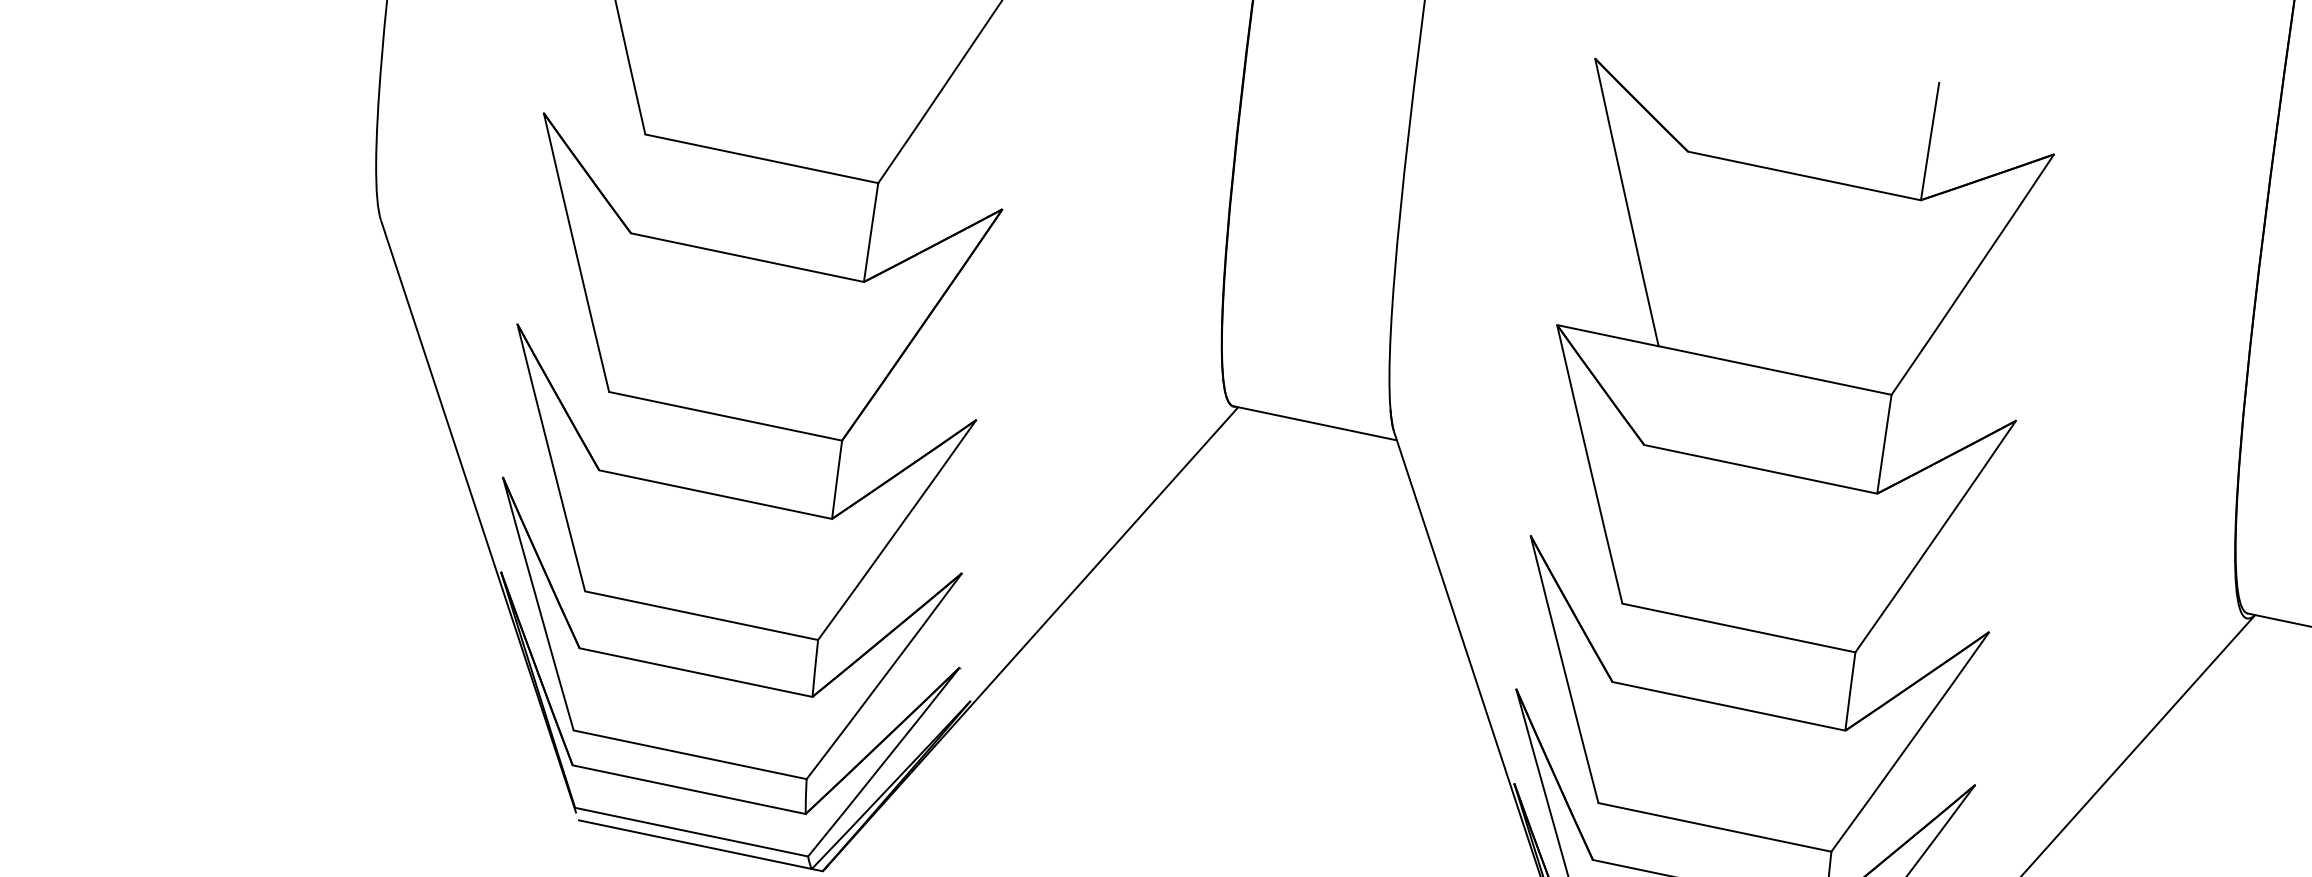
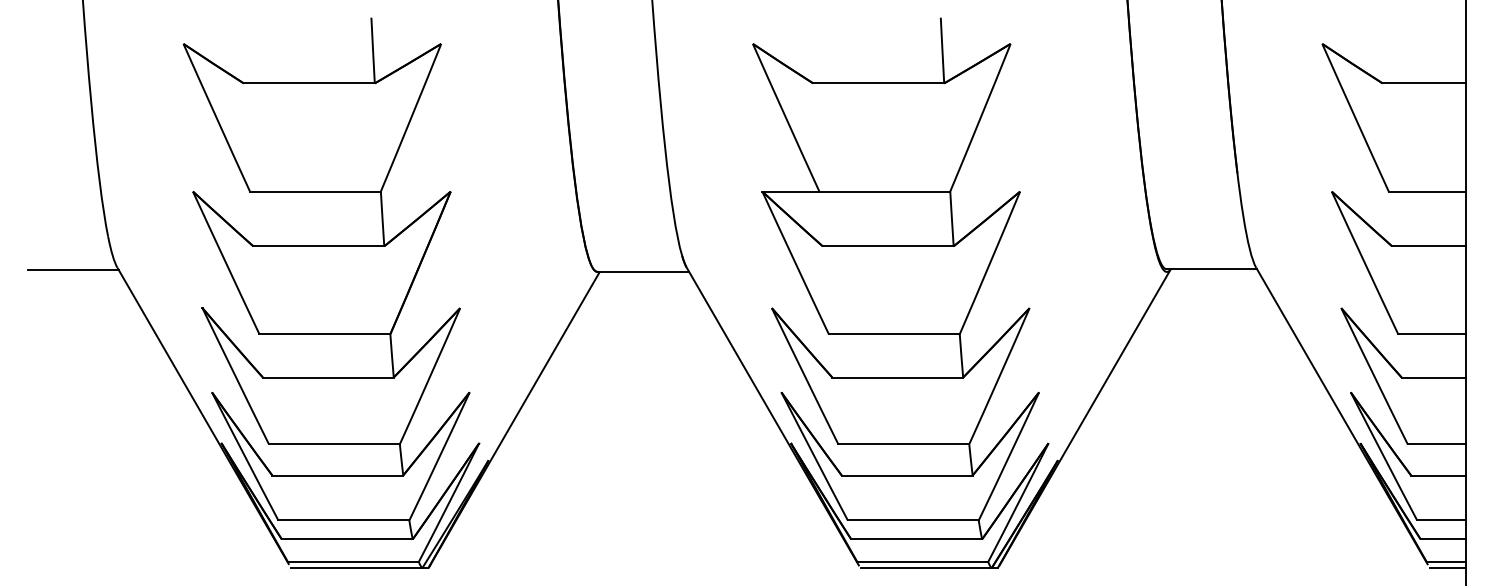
line: (301, 209) -> (73, 270), added

